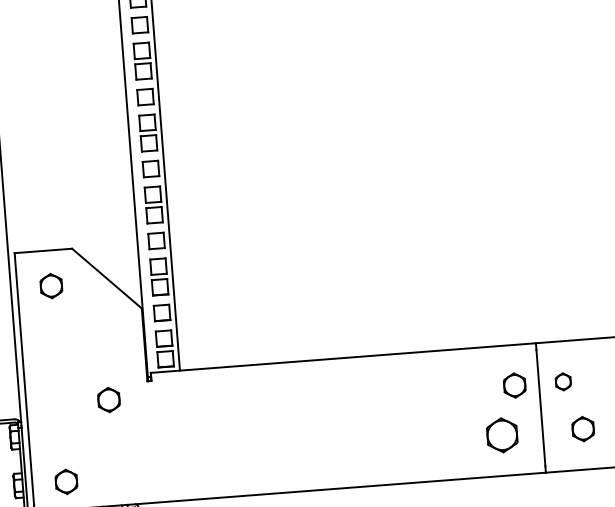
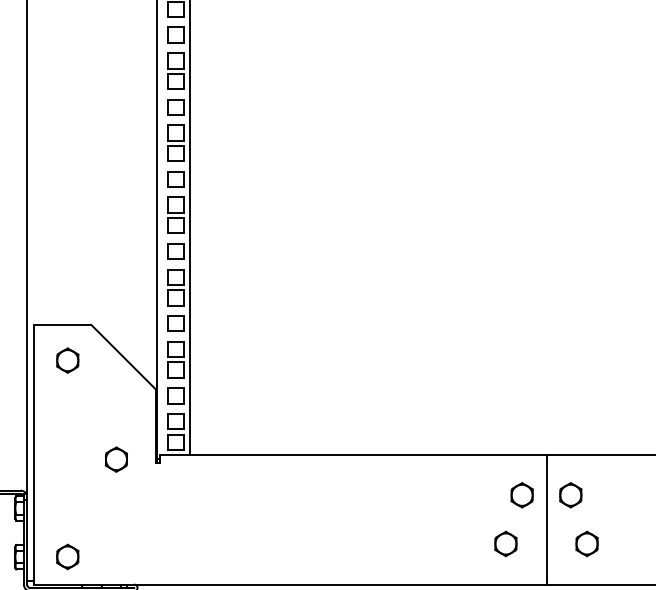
part: (562, 382) -> (570, 495), size x1.43
part: (109, 399) -> (116, 459), moved
part: (501, 434) -> (505, 543), size x0.71

